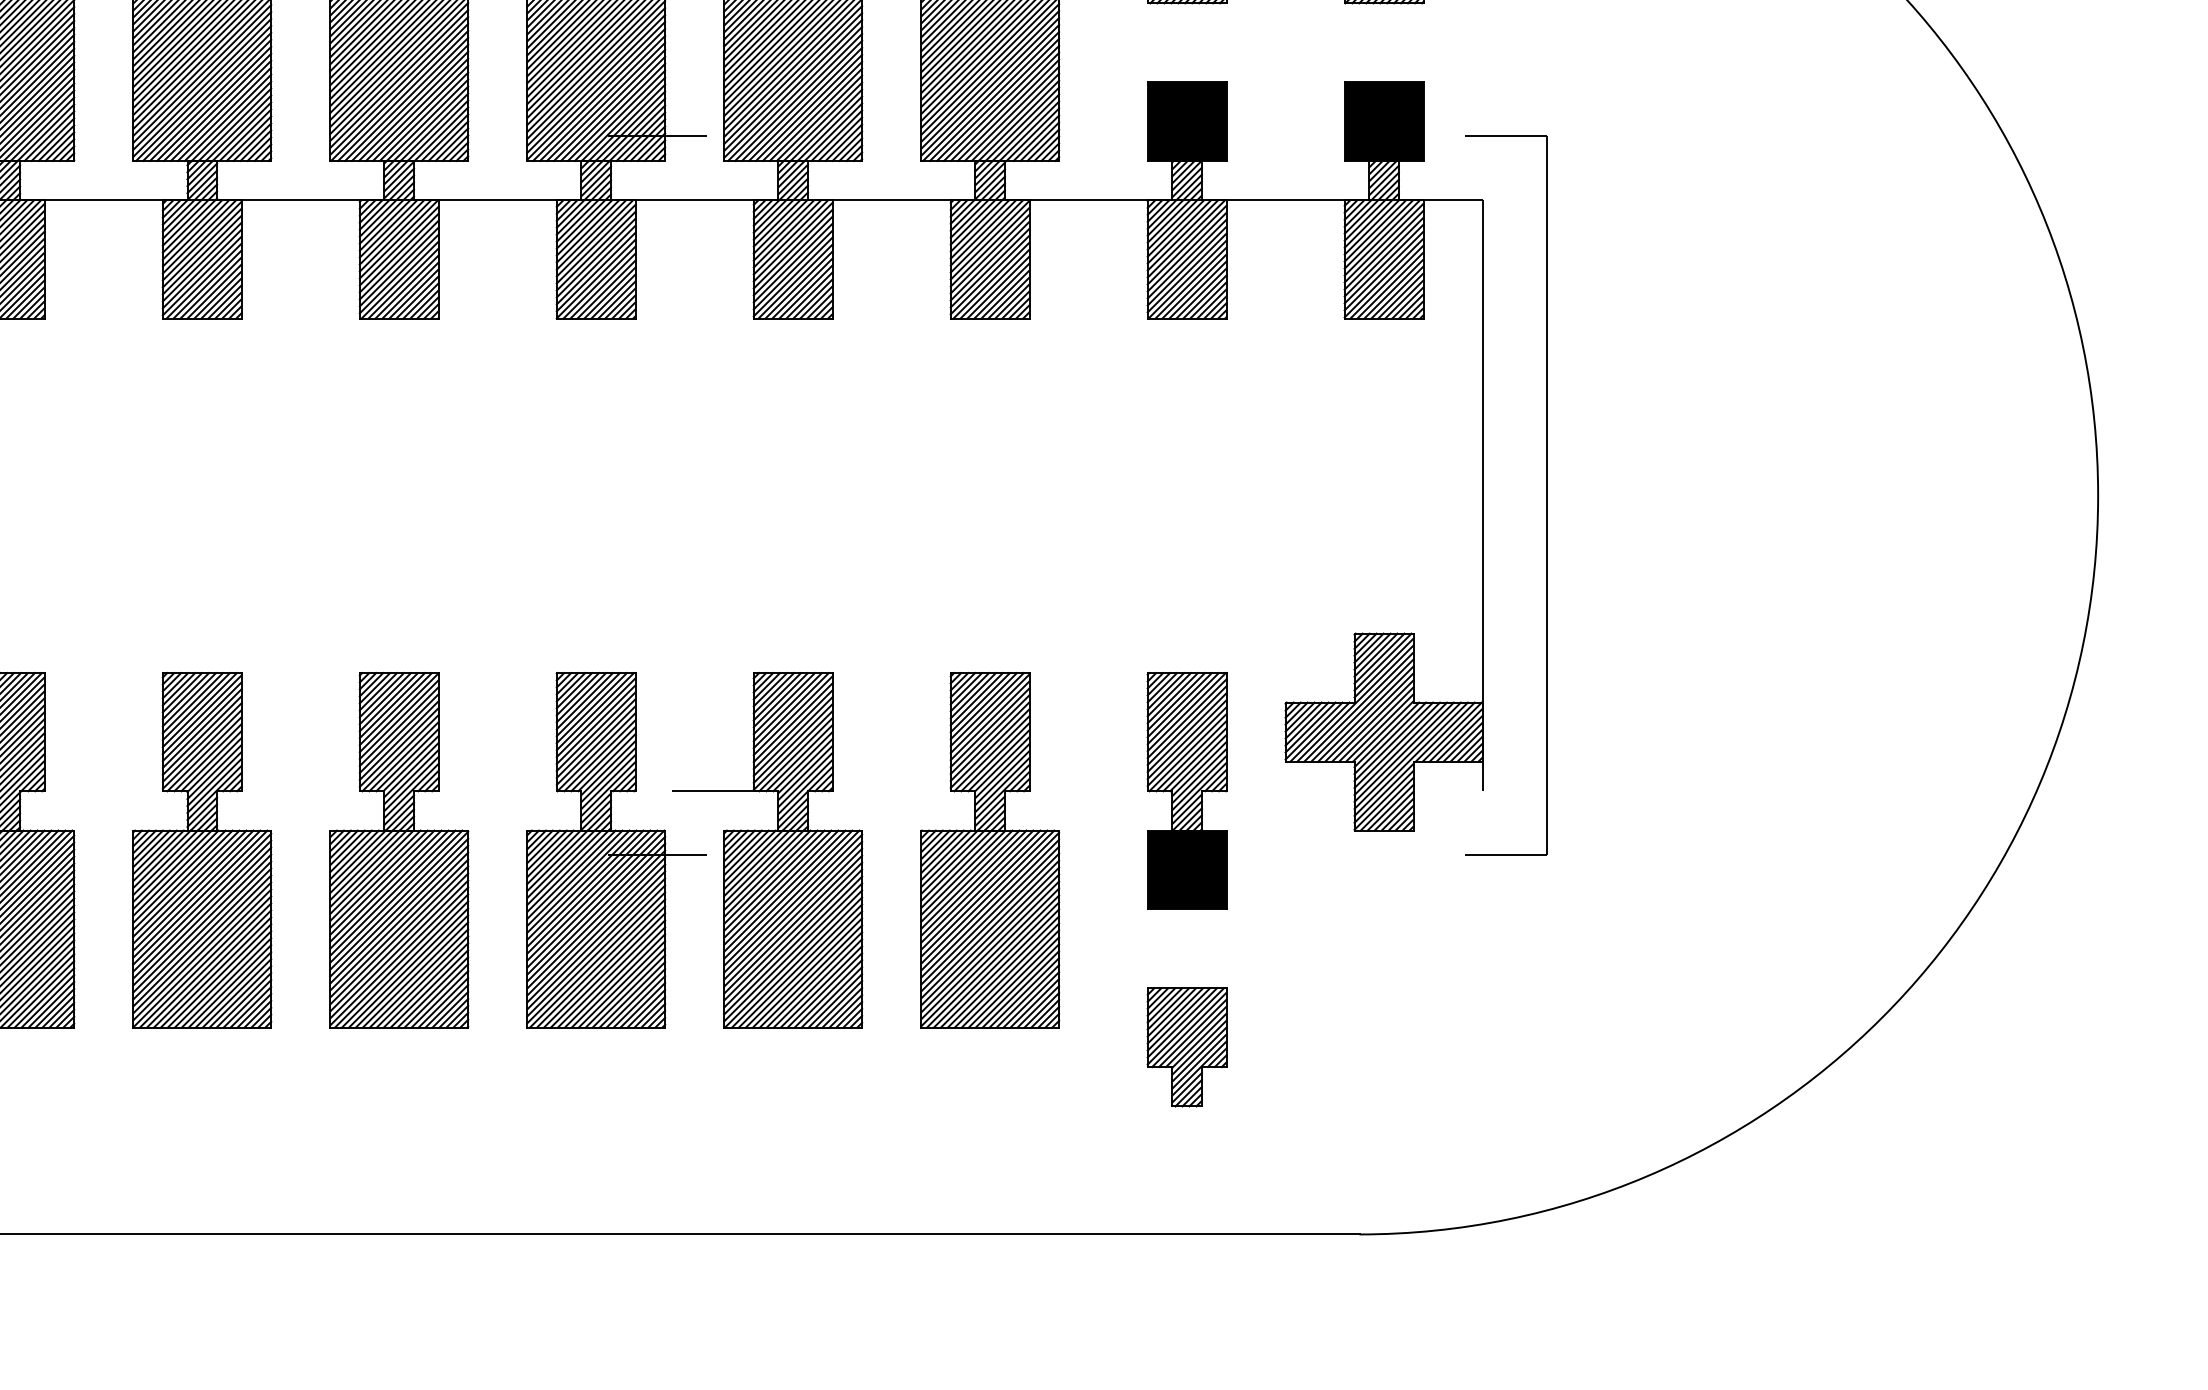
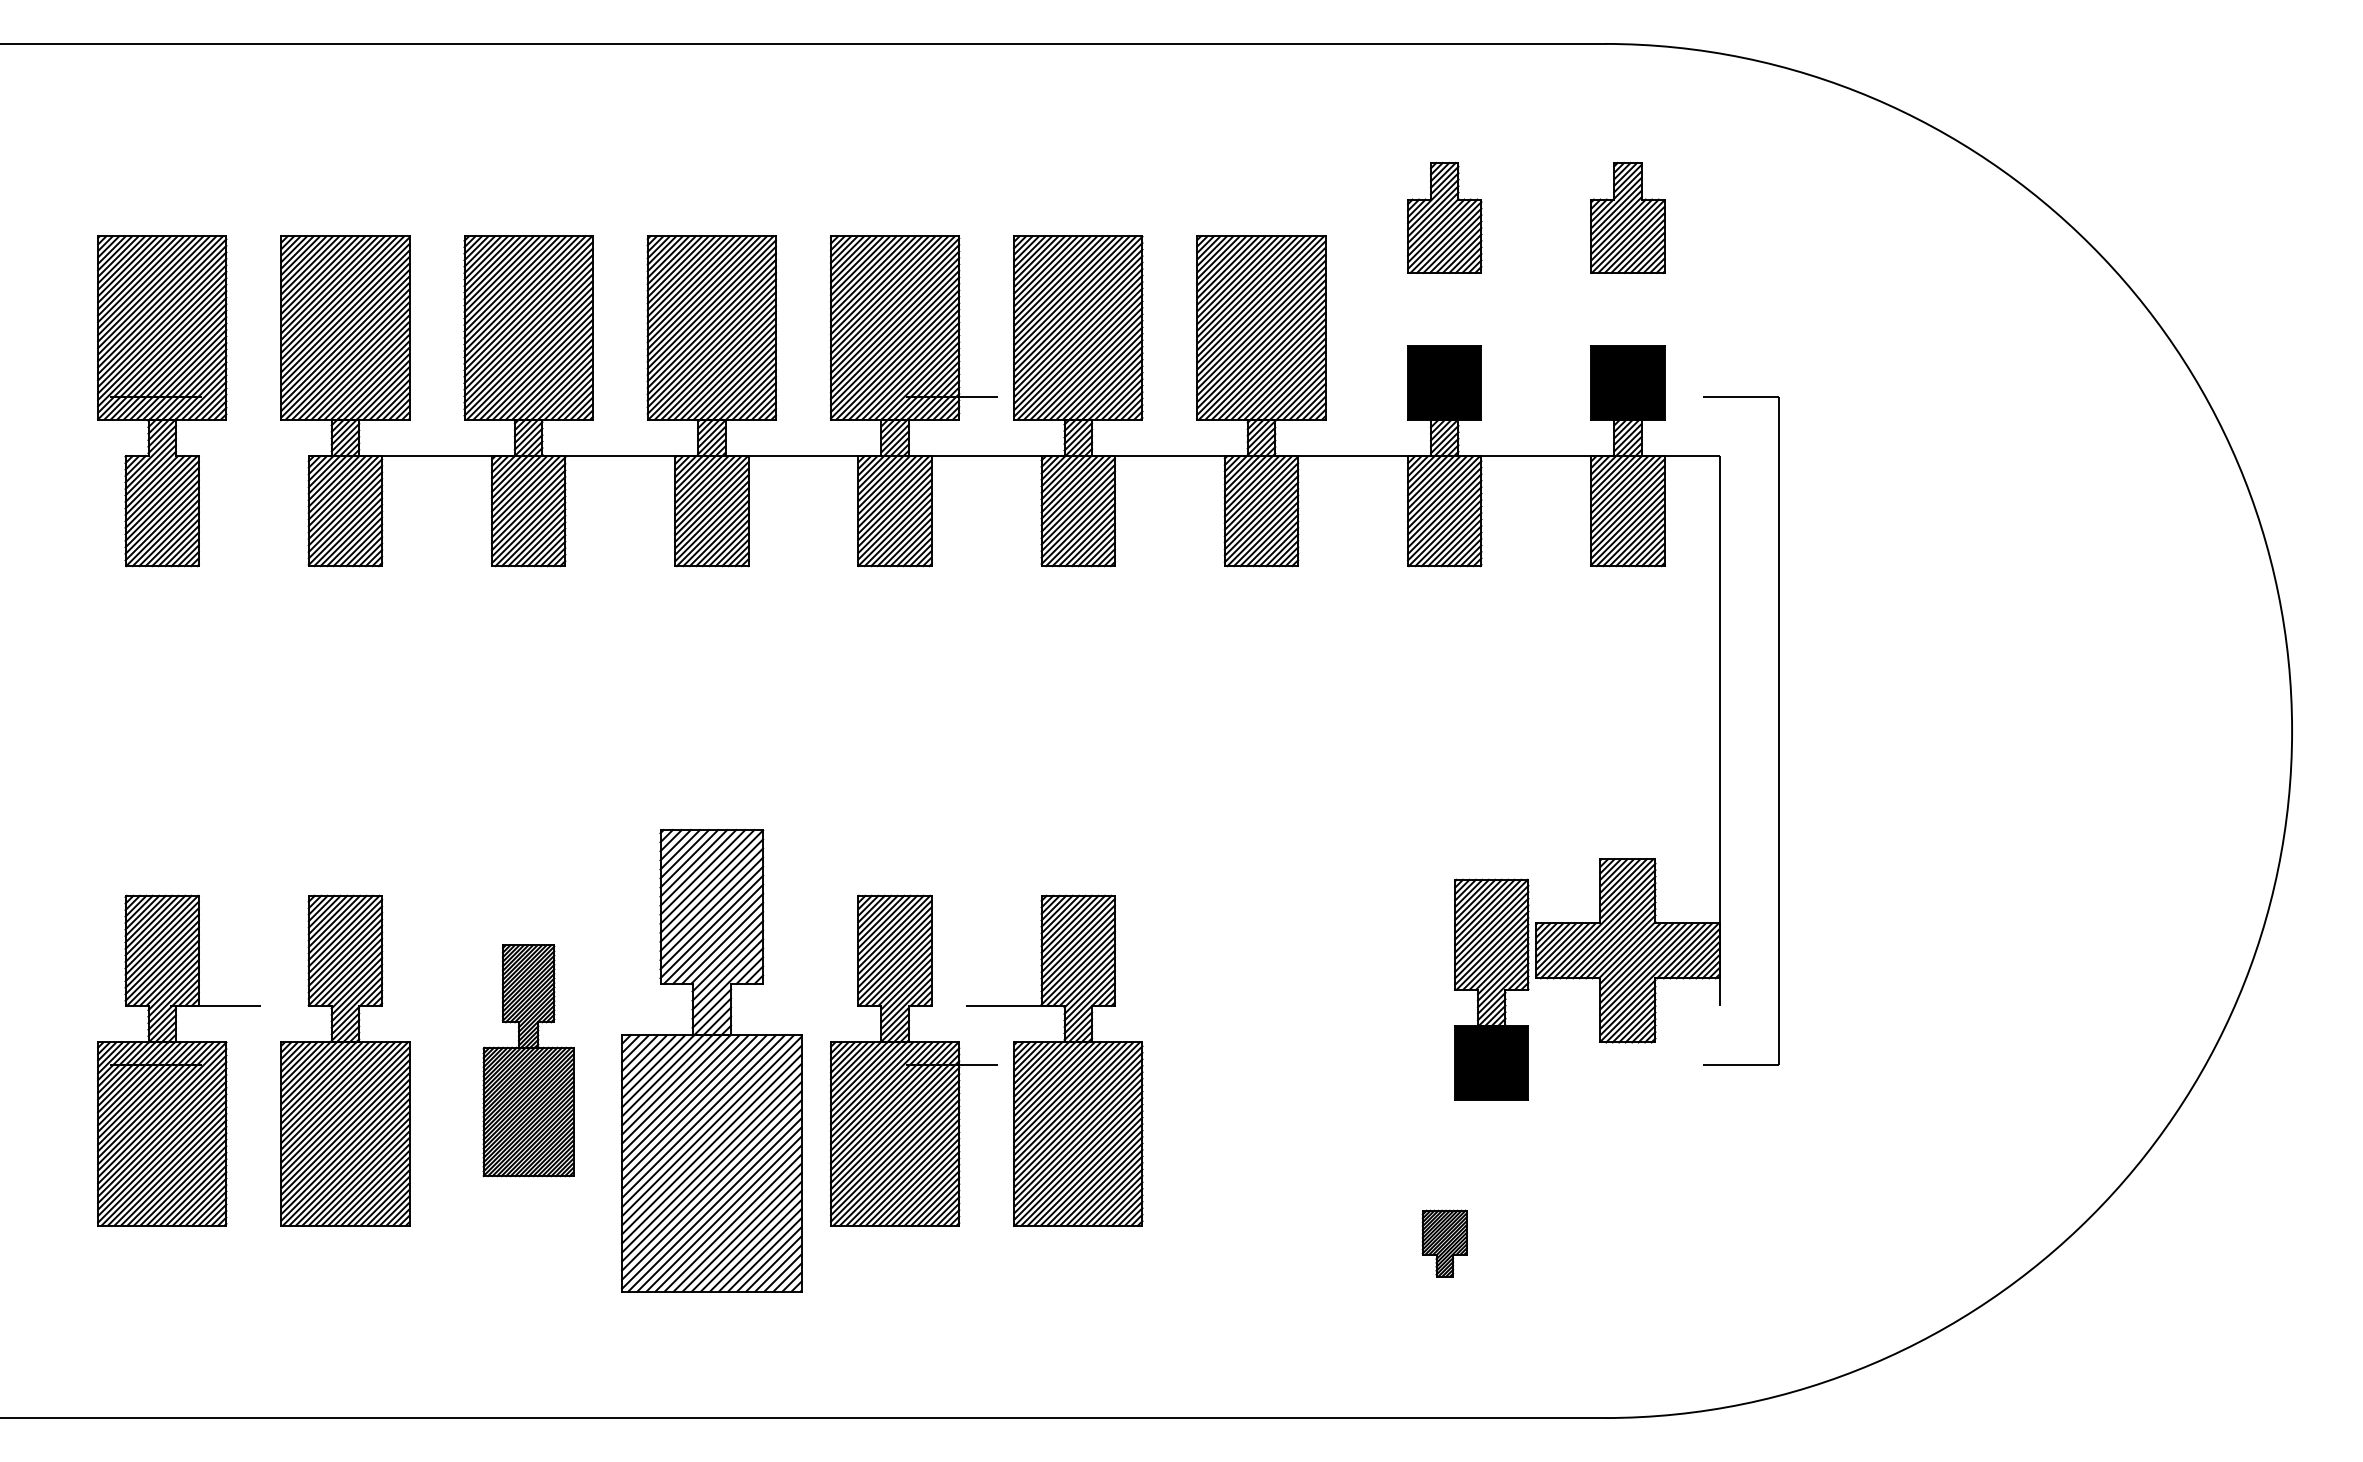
part: (1186, 790) -> (1491, 989), moved
part: (202, 850) -> (528, 1060), size x0.7
part: (398, 850) -> (711, 1060), size x1.4
part: (990, 850) -> (1261, 1060), removed
part: (1186, 1046) -> (1444, 1243), size x0.6

